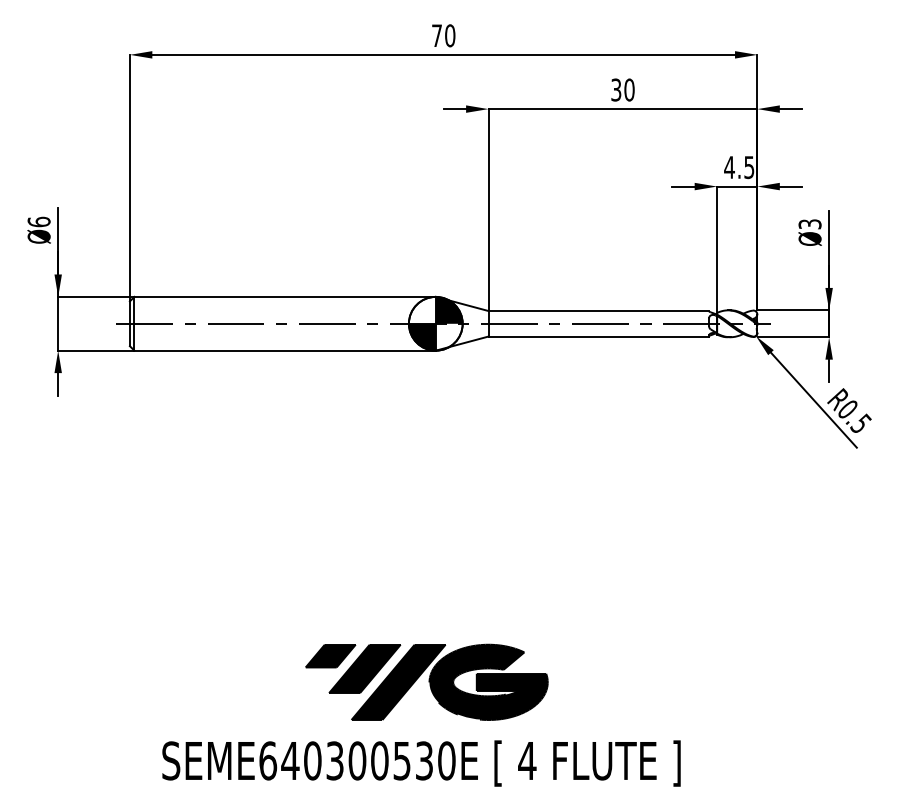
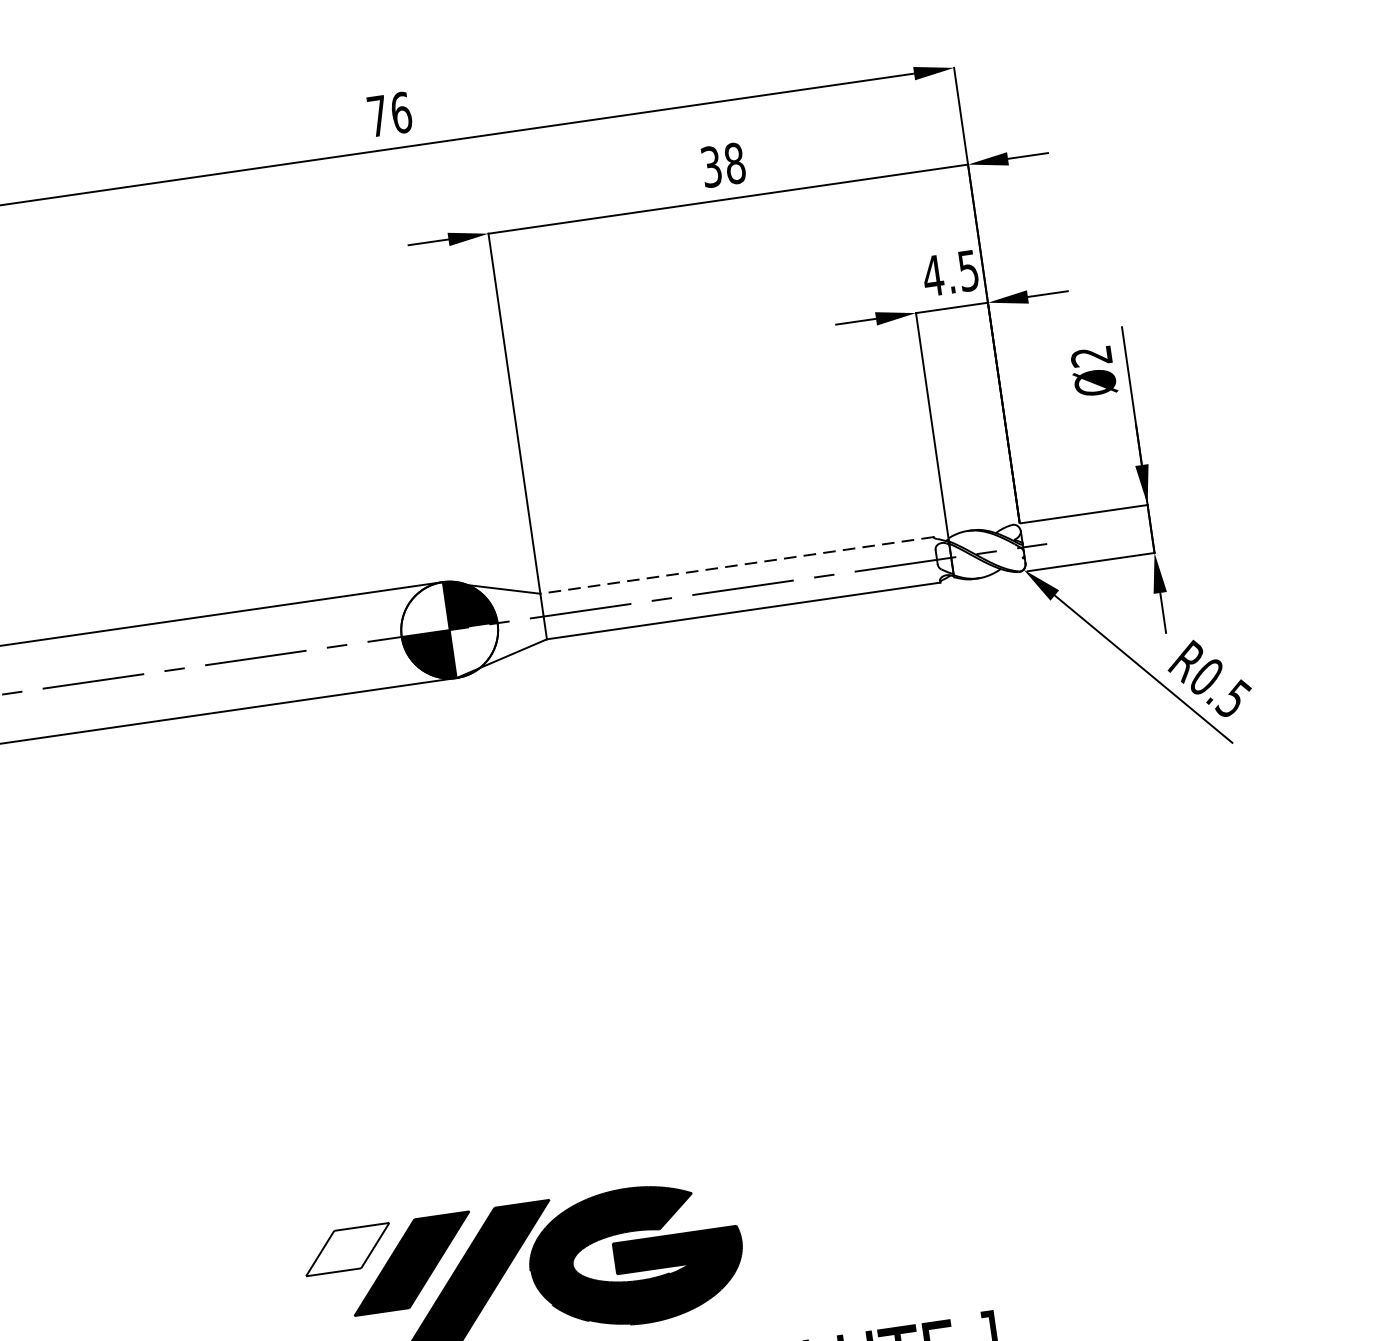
text: (450, 35) -> (401, 112), 70 -> 76
text: (629, 90) -> (735, 164), 30 -> 38
text: (809, 224) -> (1090, 356), Ø3 -> Ø2
line: (598, 311) -> (736, 566), solid -> dashed
fill: (330, 655) -> (347, 1248), removed

